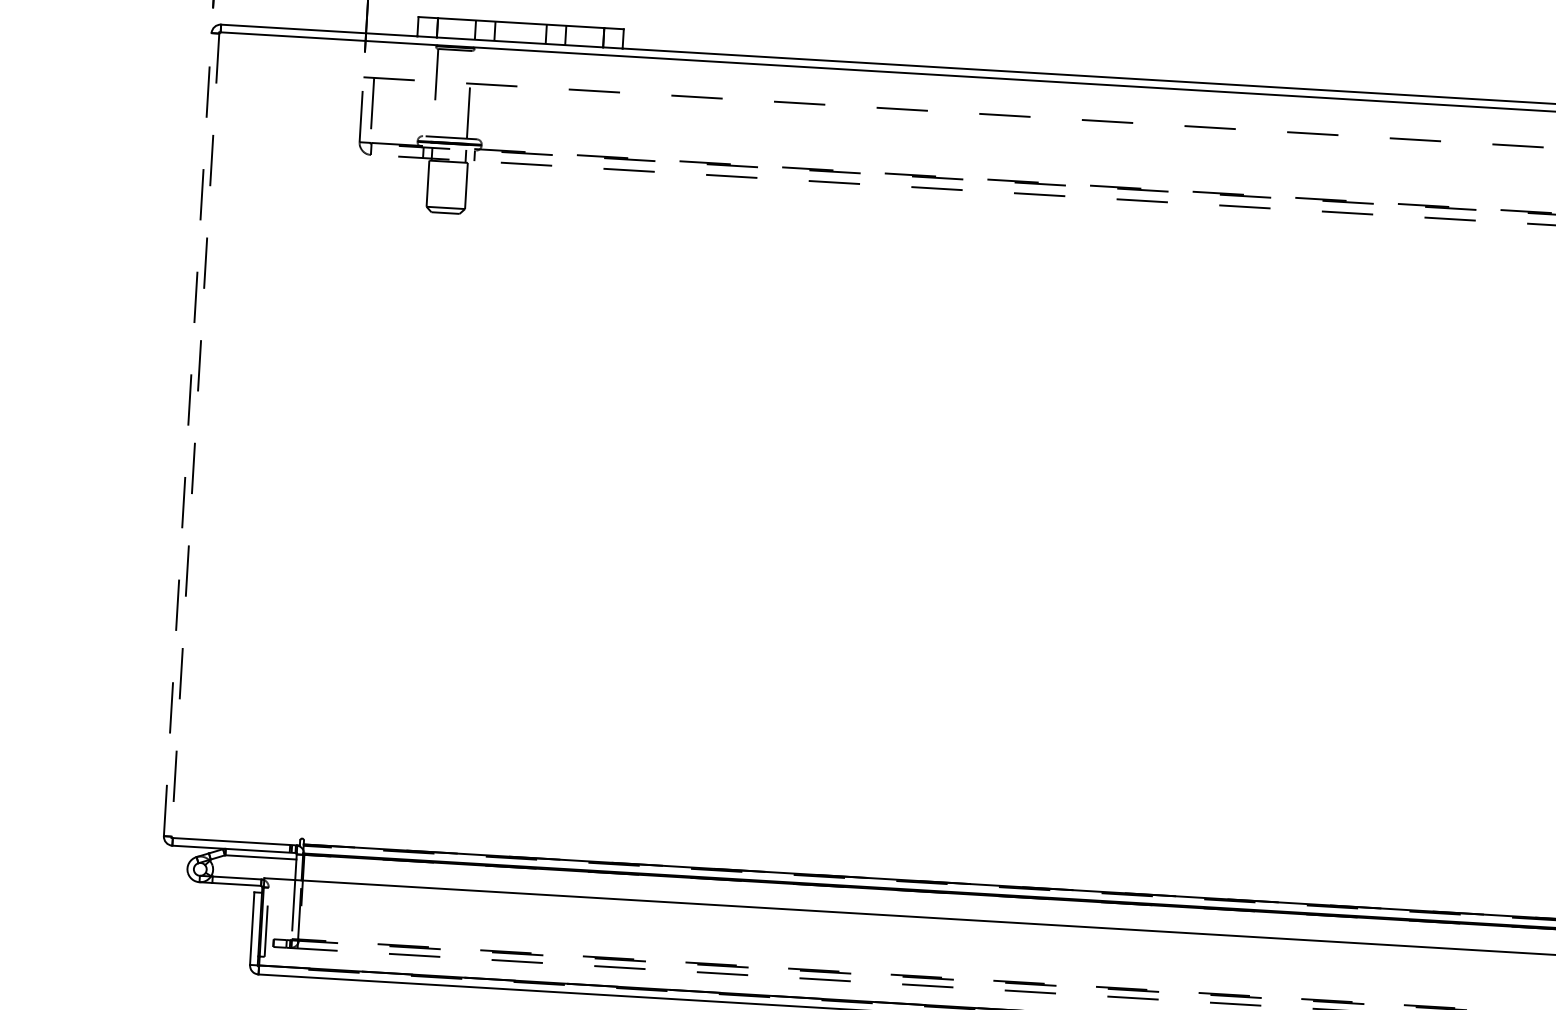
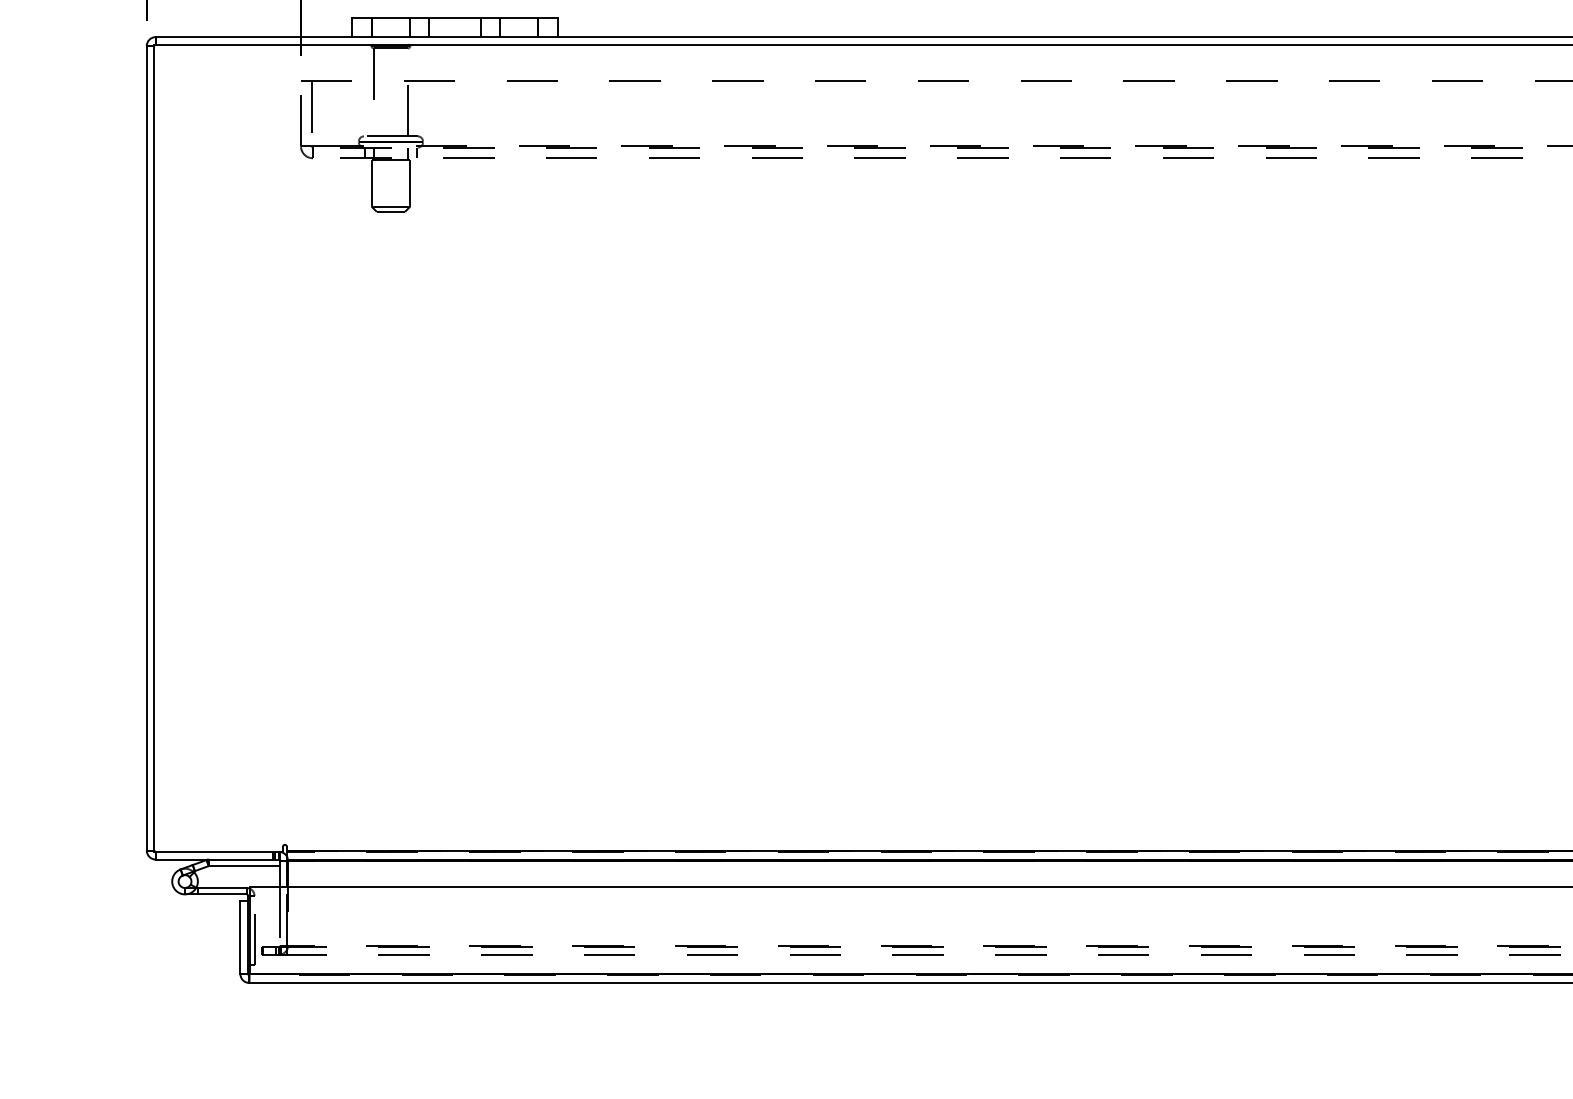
line: (187, 433) -> (146, 447), dashed -> solid
line: (195, 435) -> (154, 448), dashed -> solid

